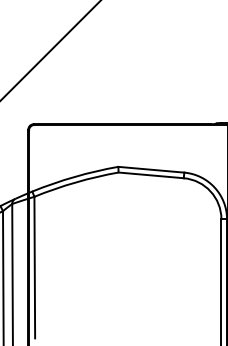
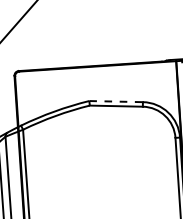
line: (151, 169) -> (116, 101), solid -> dashed

